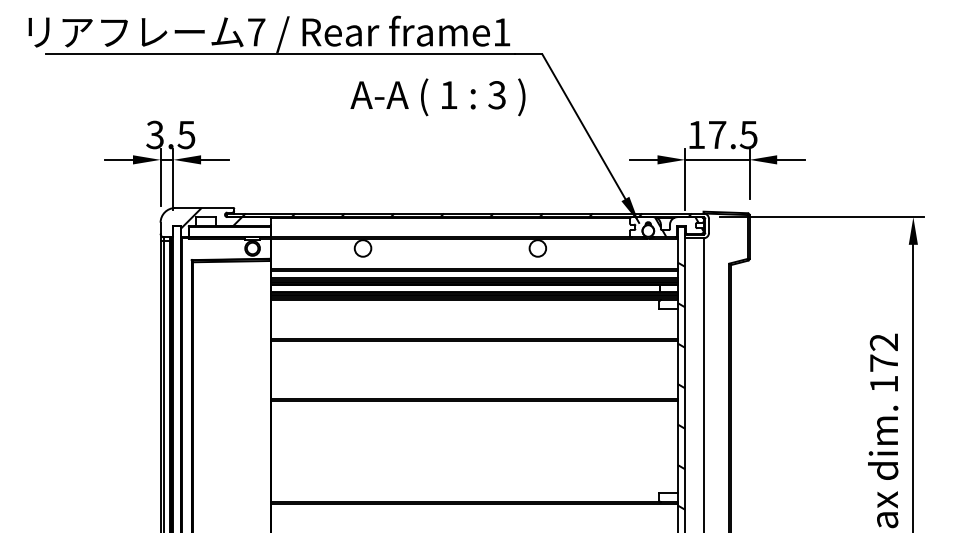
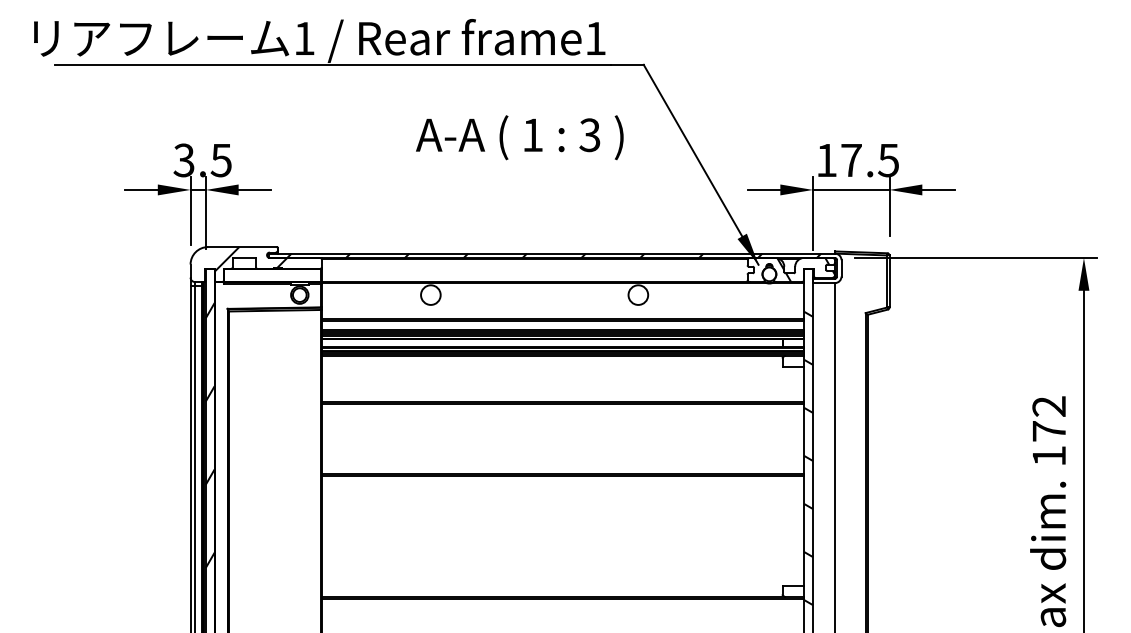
text: (256, 32) -> (304, 38), 7 -> 1
text: (437, 97) -> (519, 137), moved
hatch: (176, 366) -> (209, 435), added

